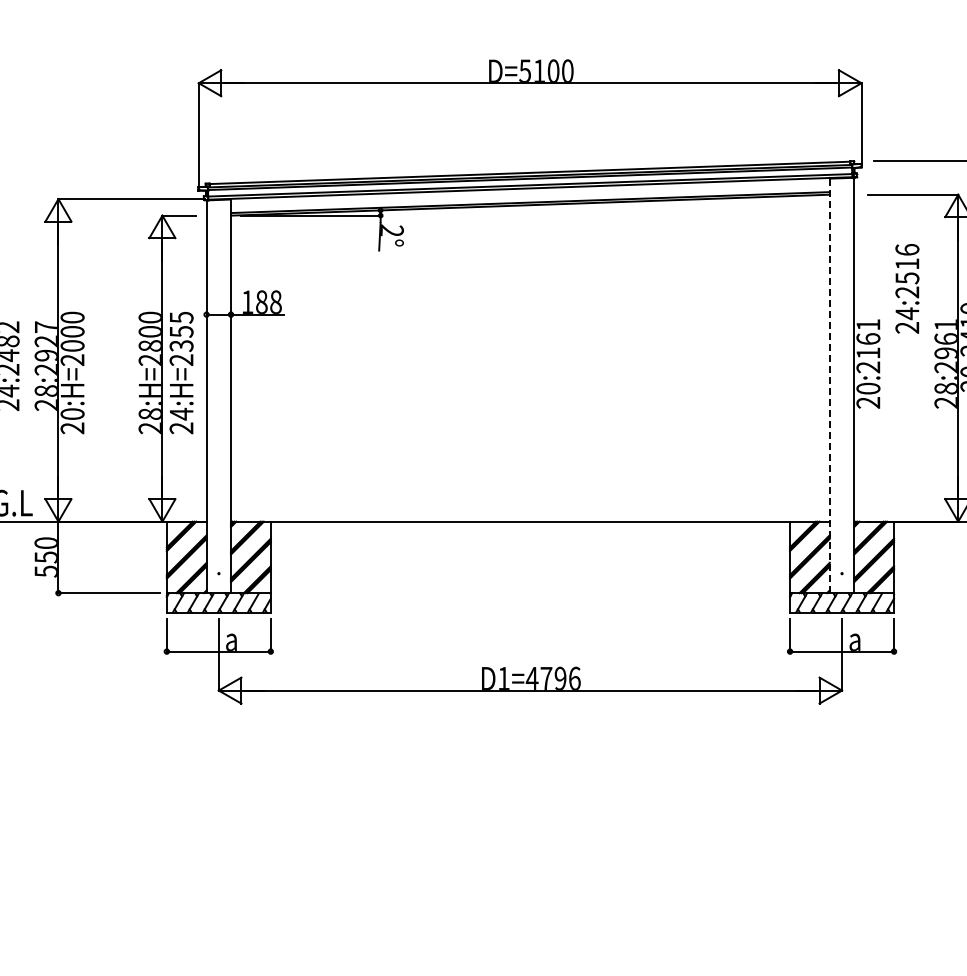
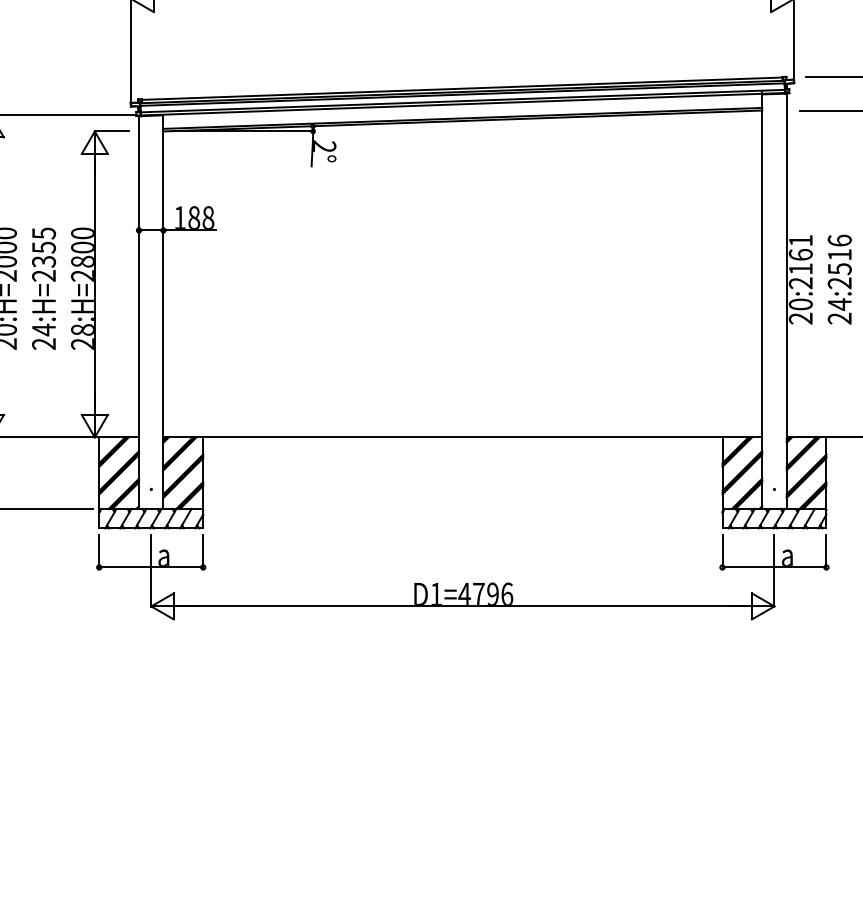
text: (907, 288) -> (839, 279), moved
text: (181, 373) -> (43, 289), moved
line: (829, 384) -> (761, 300), dashed -> solid

